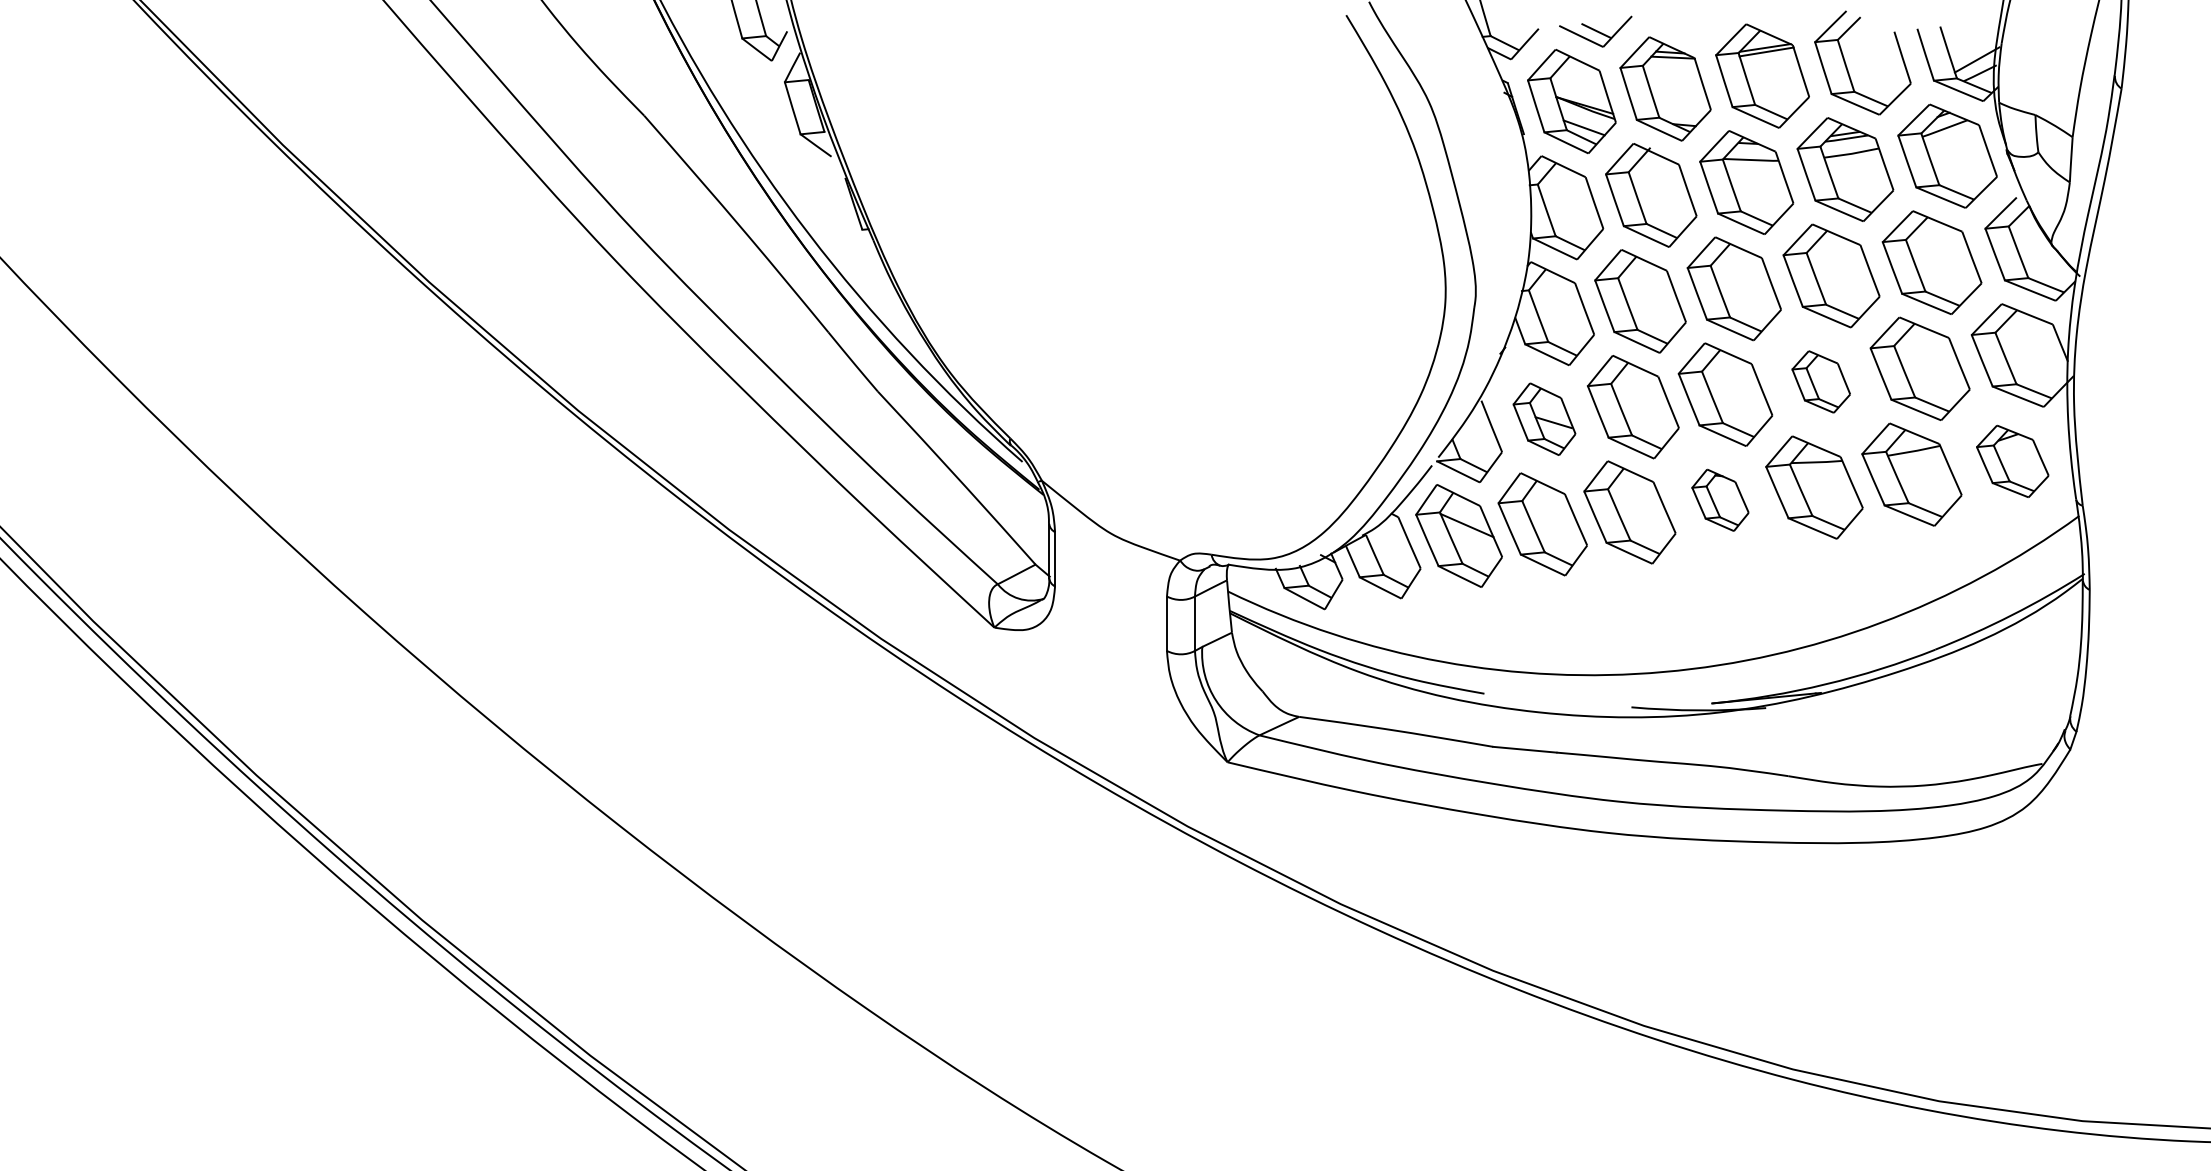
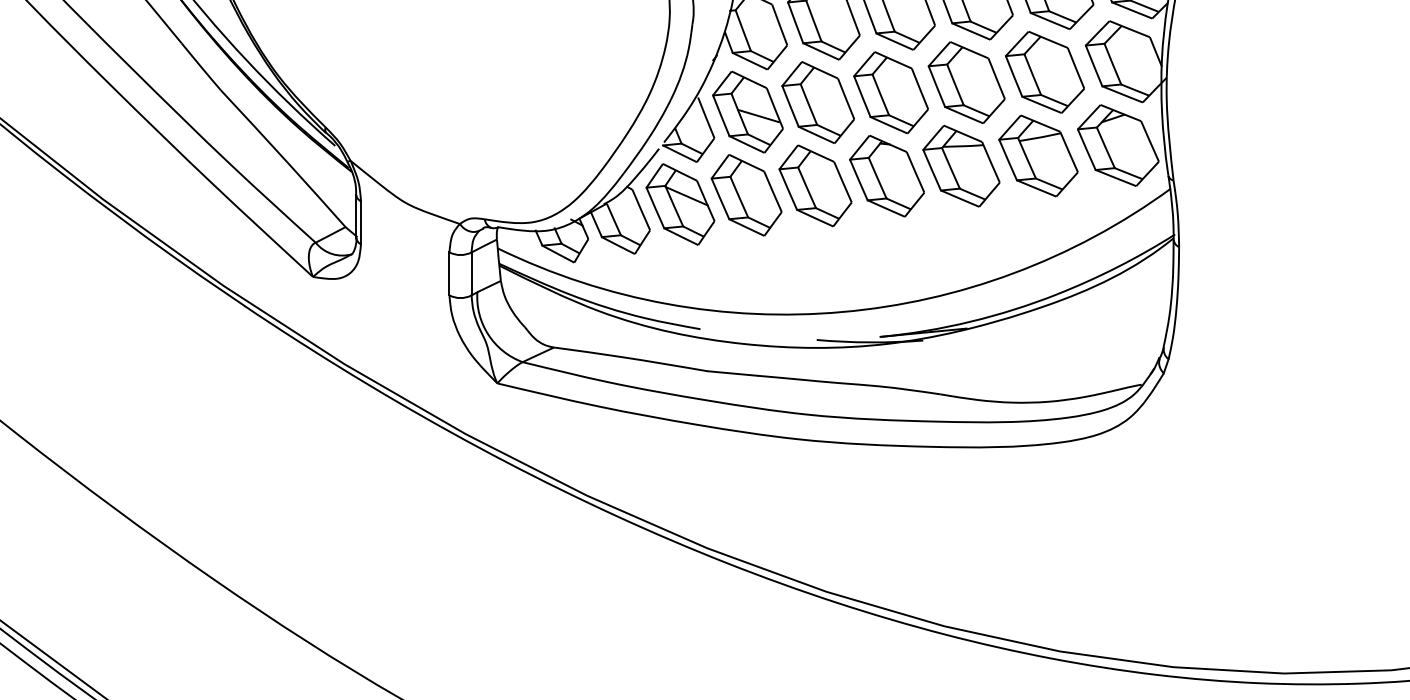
part: (1821, 381) -> (967, 82), size x1.67
part: (1544, 419) -> (747, 112), size x1.43
part: (2012, 461) -> (1118, 145), size x1.43
part: (1720, 500) -> (887, 176), size x1.67

